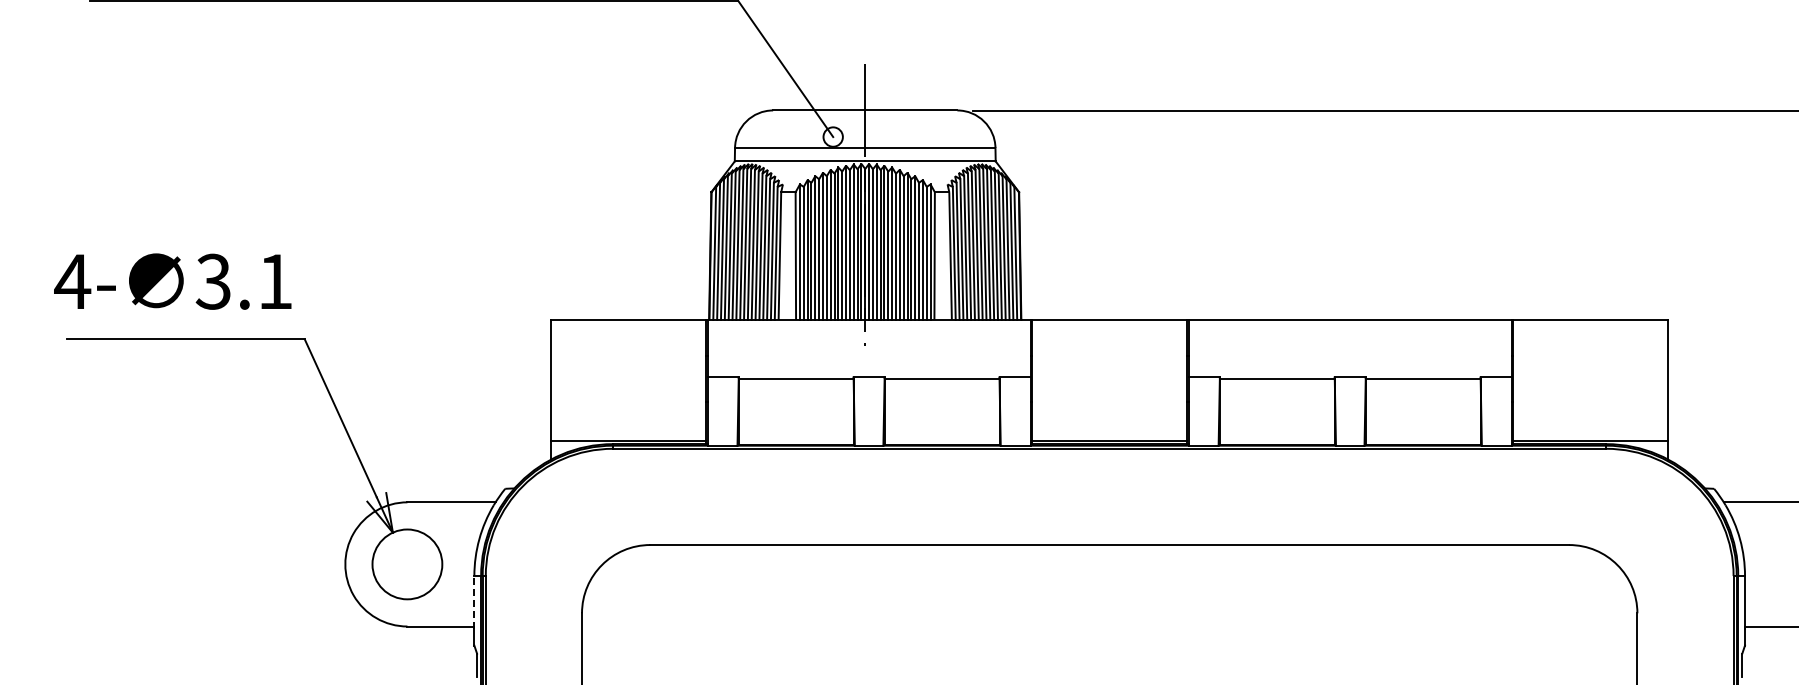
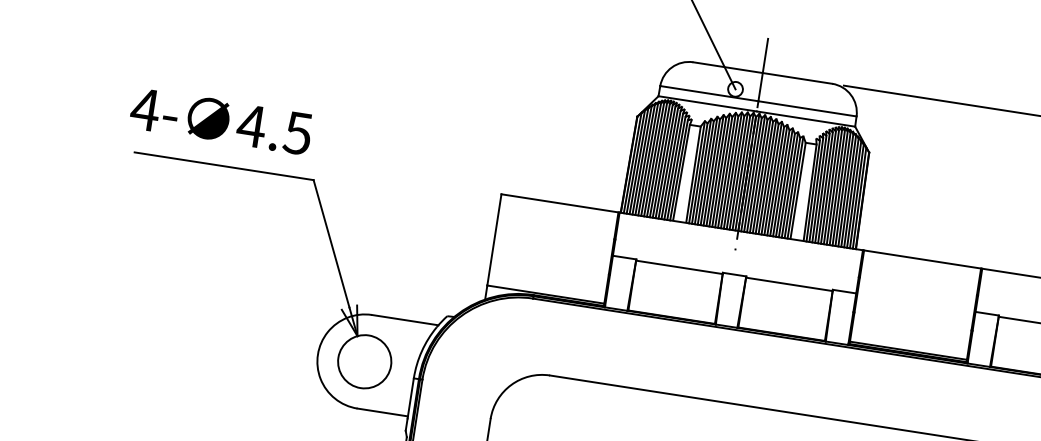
text: (243, 281) -> (274, 129), 3.1 -> 4.5
line: (474, 602) -> (410, 398), dashed -> solid

